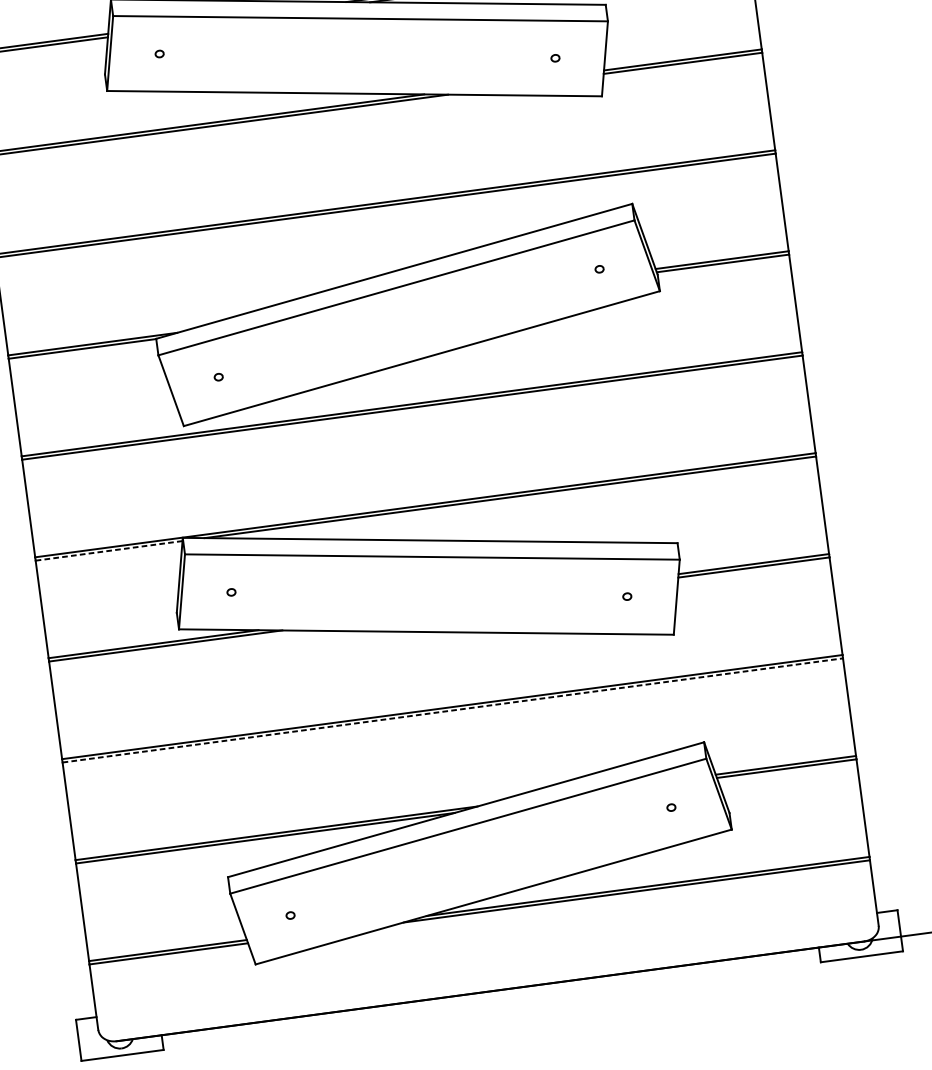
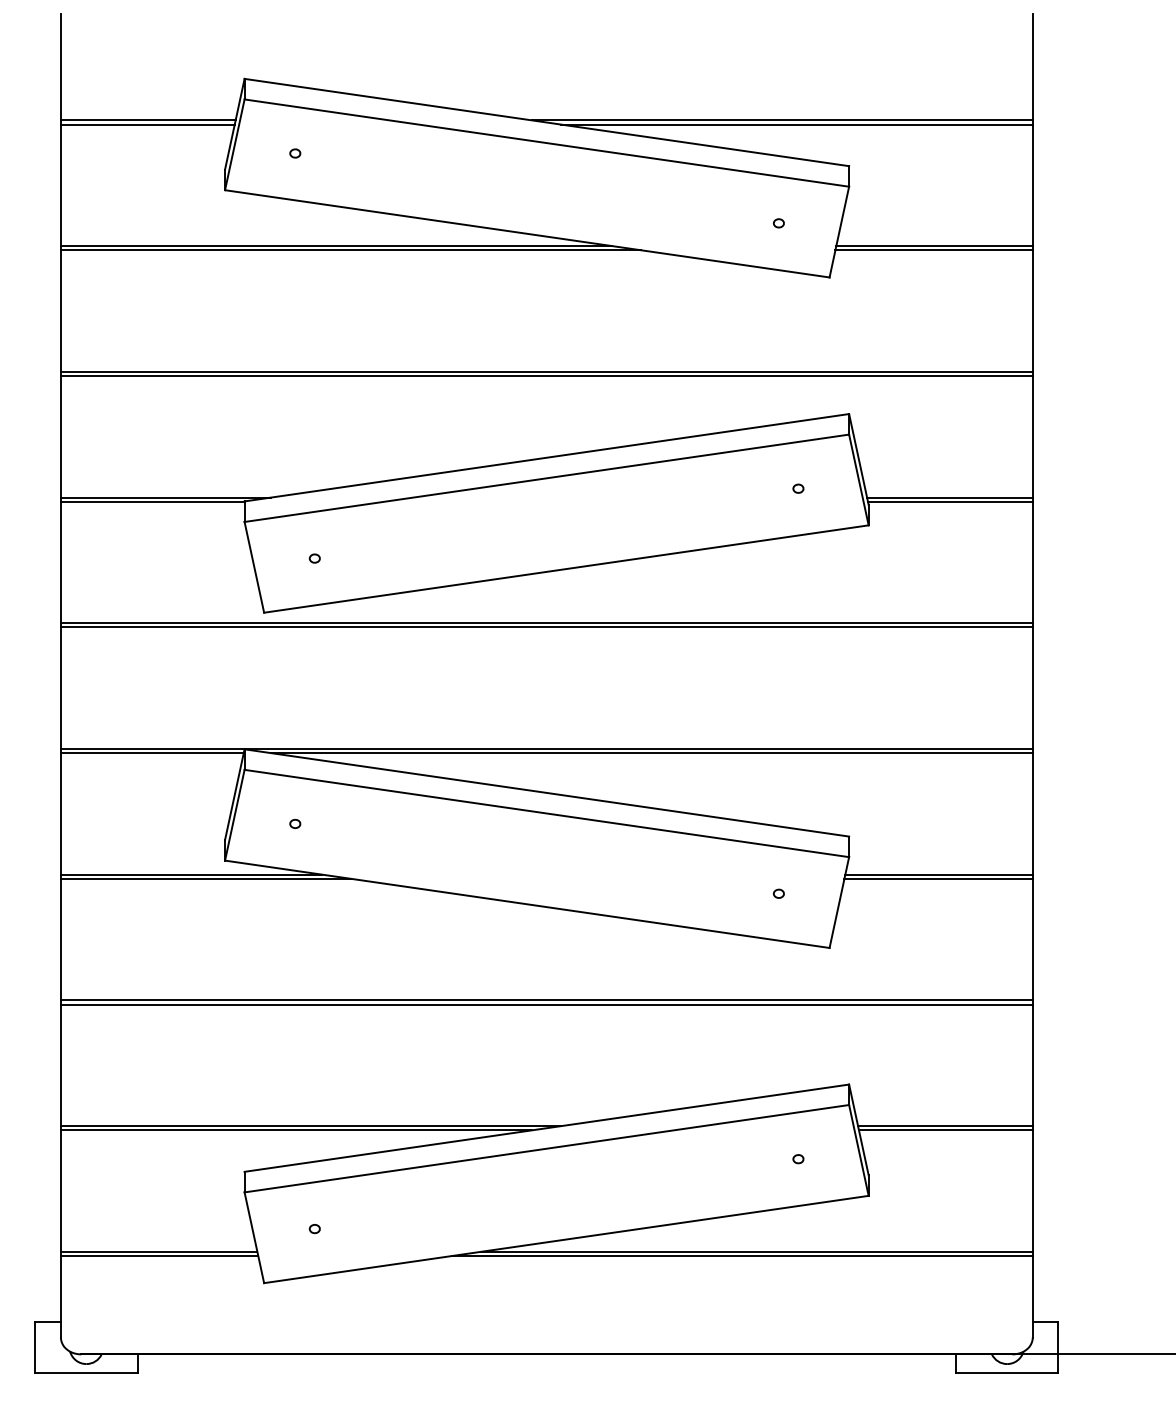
line: (109, 551) -> (152, 753), dashed -> solid
line: (452, 710) -> (546, 1004), dashed -> solid

